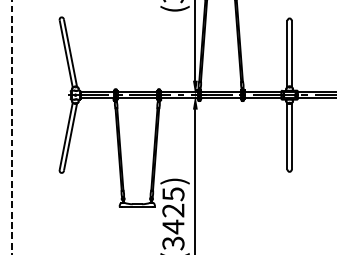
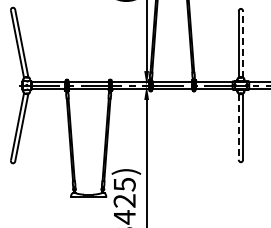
line: (291, 53) -> (242, 43), solid -> dashed
line: (287, 136) -> (238, 126), solid -> dashed

